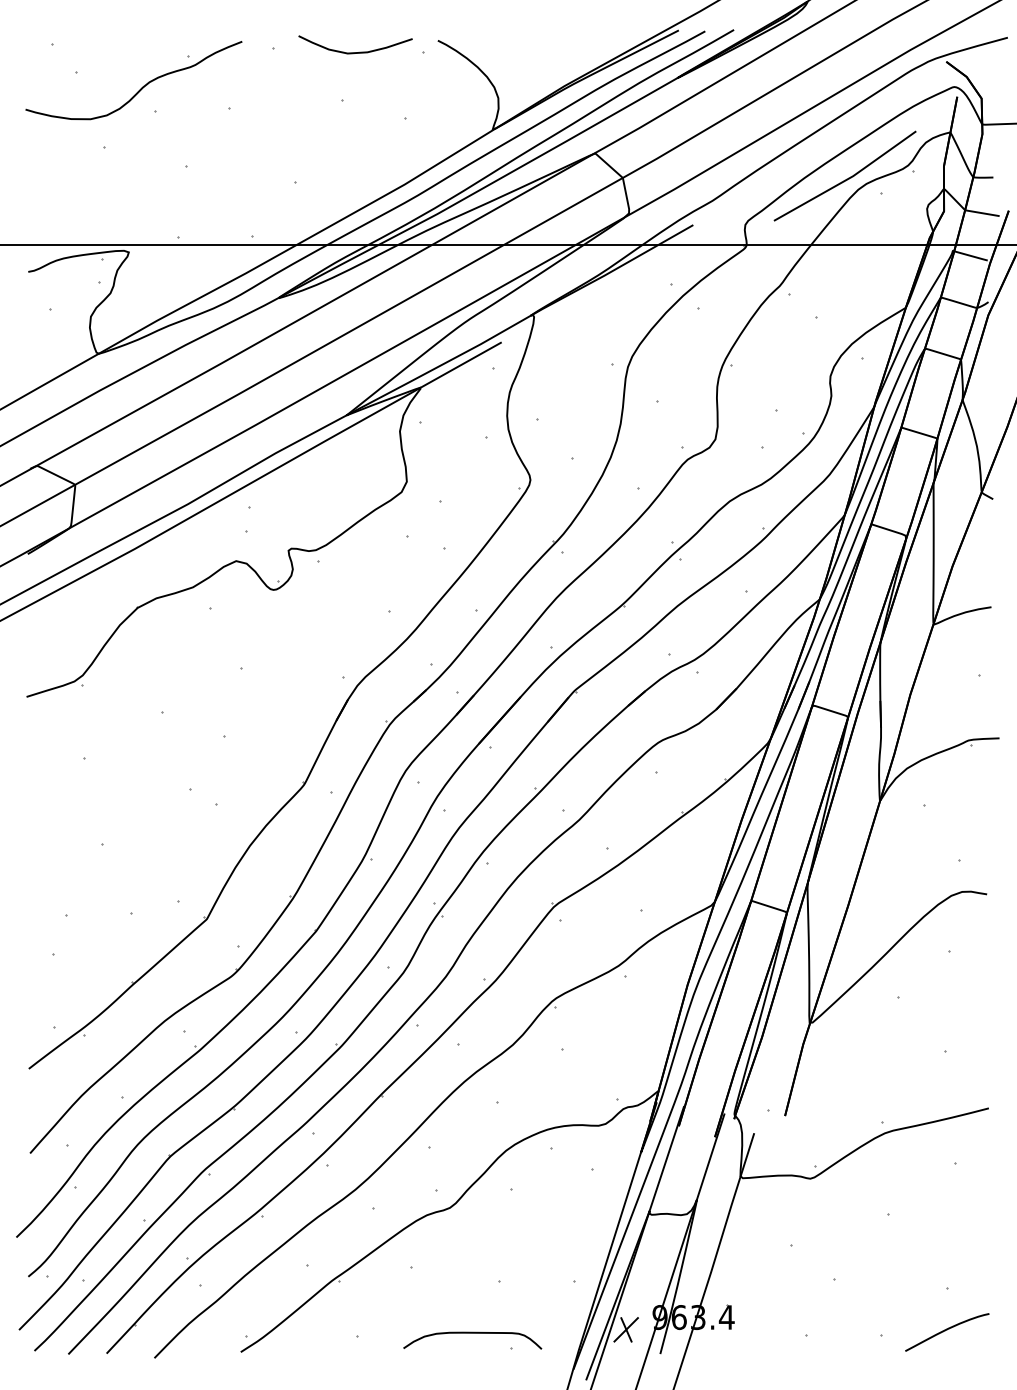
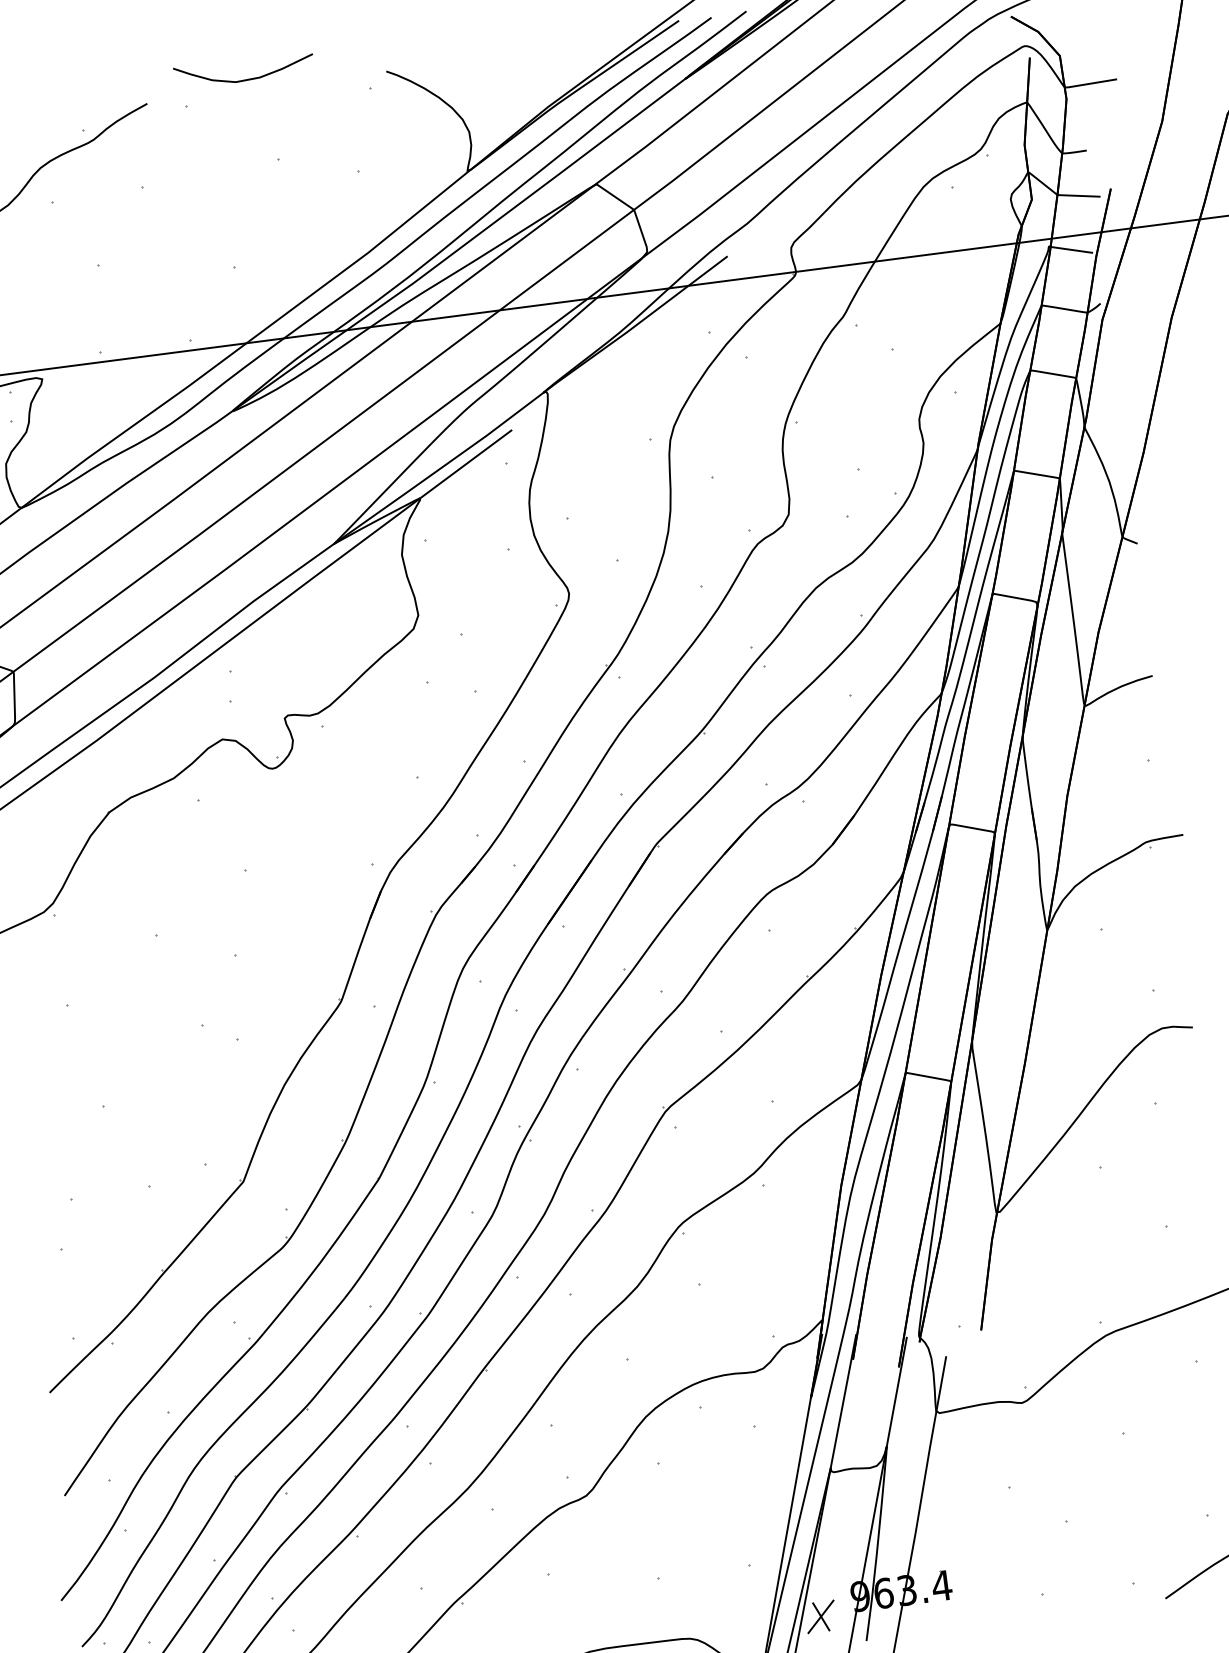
curve: (355, 52) -> (245, 79), moved
line: (846, 178) -> (907, 175), removed

